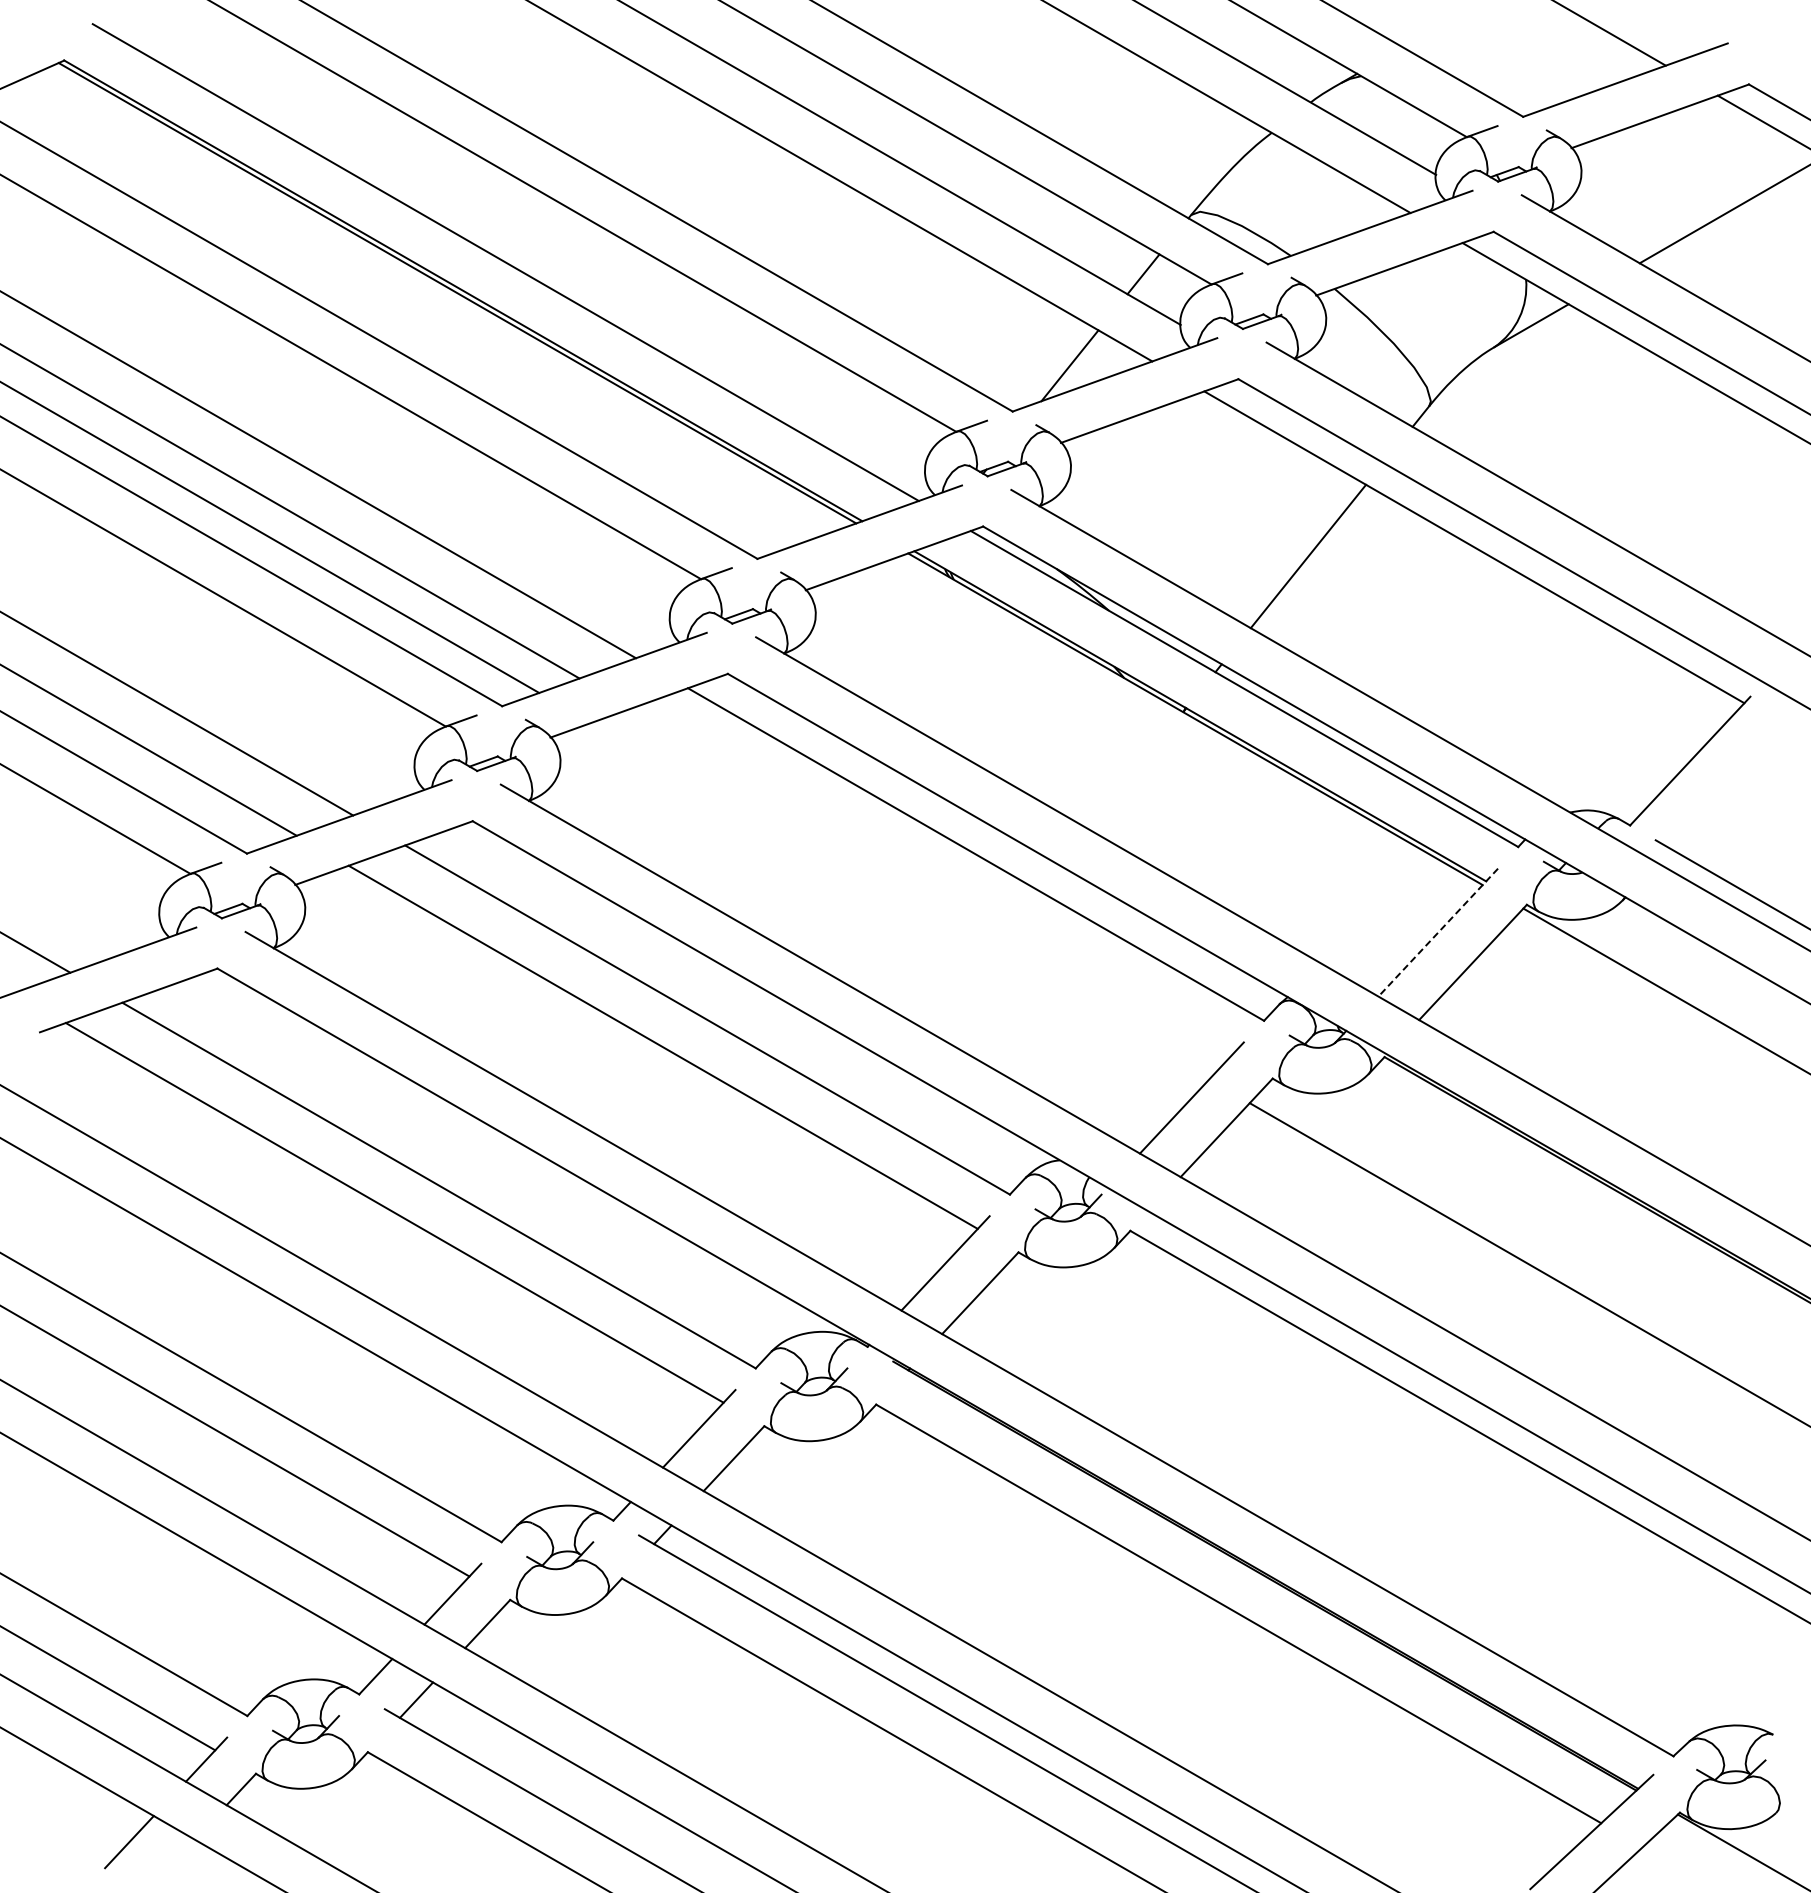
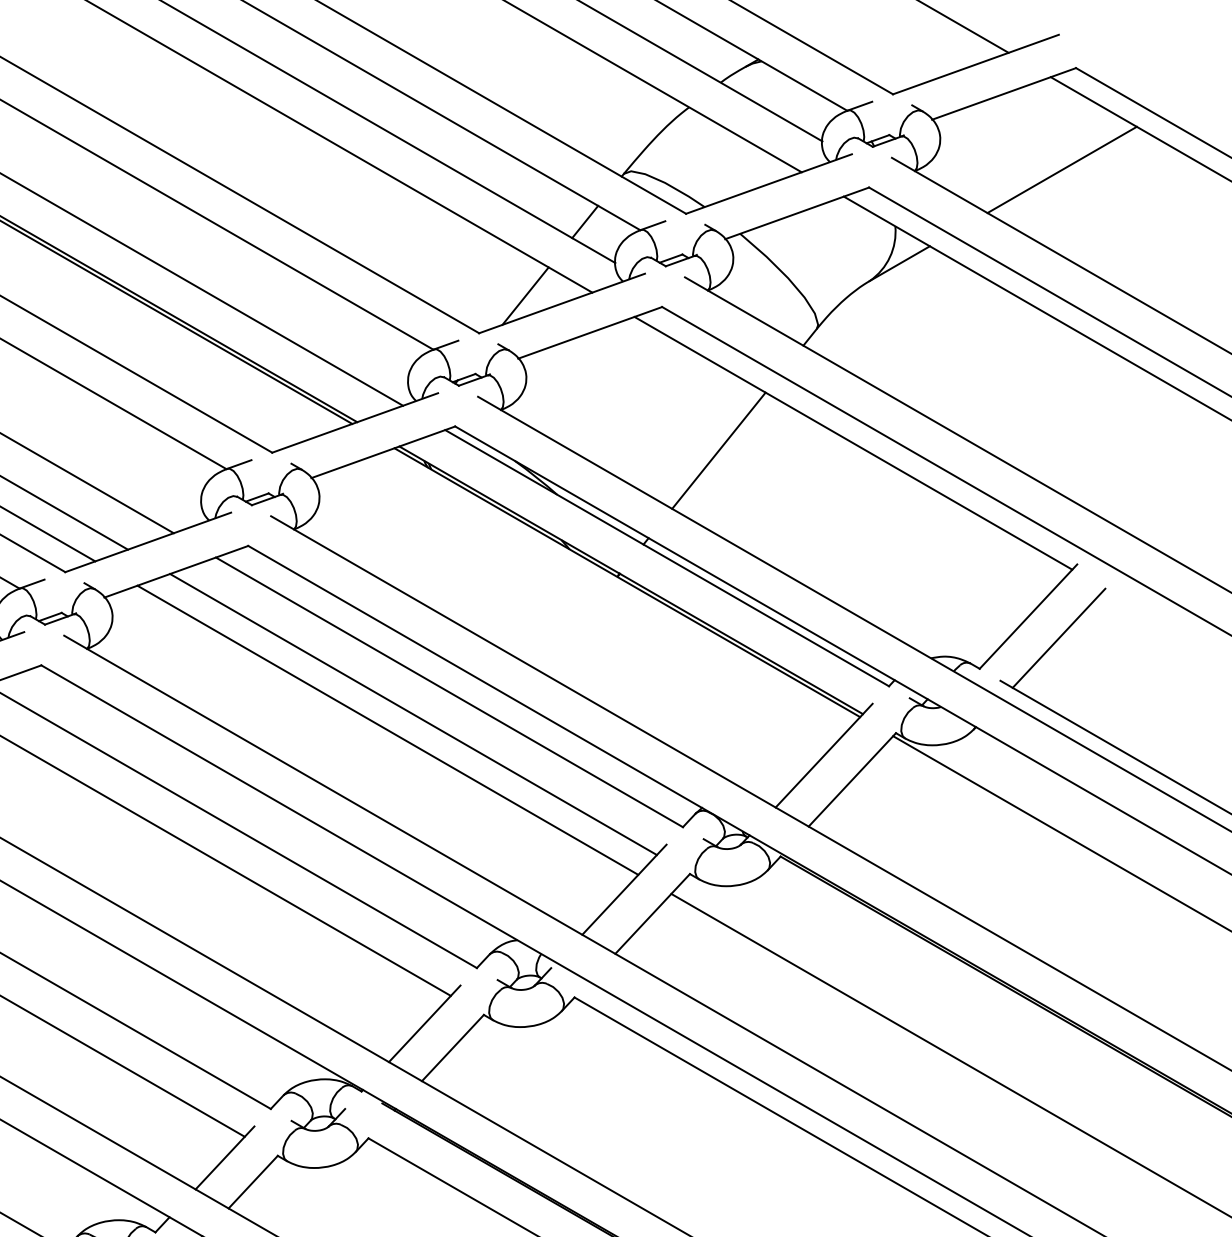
line: (1727, 787) -> (1058, 638), added
line: (931, 881) -> (413, 714), added
line: (900, 900) -> (388, 729), added
line: (1438, 932) -> (824, 755), dashed -> solid

